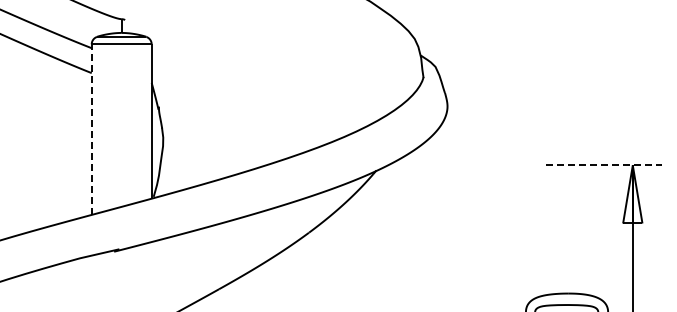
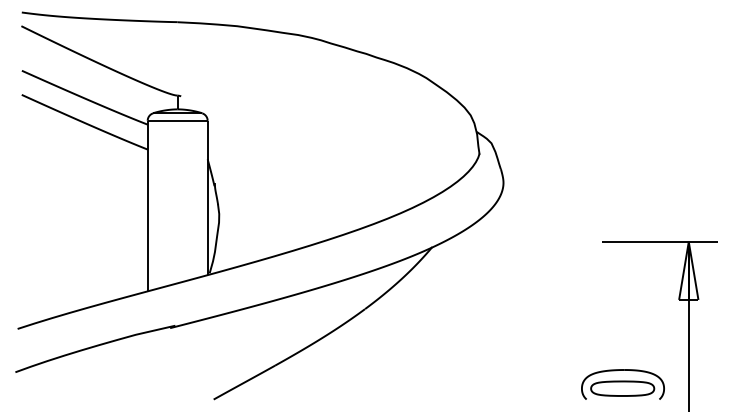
line: (91, 129) -> (147, 205), dashed -> solid
line: (604, 165) -> (660, 241), dashed -> solid

